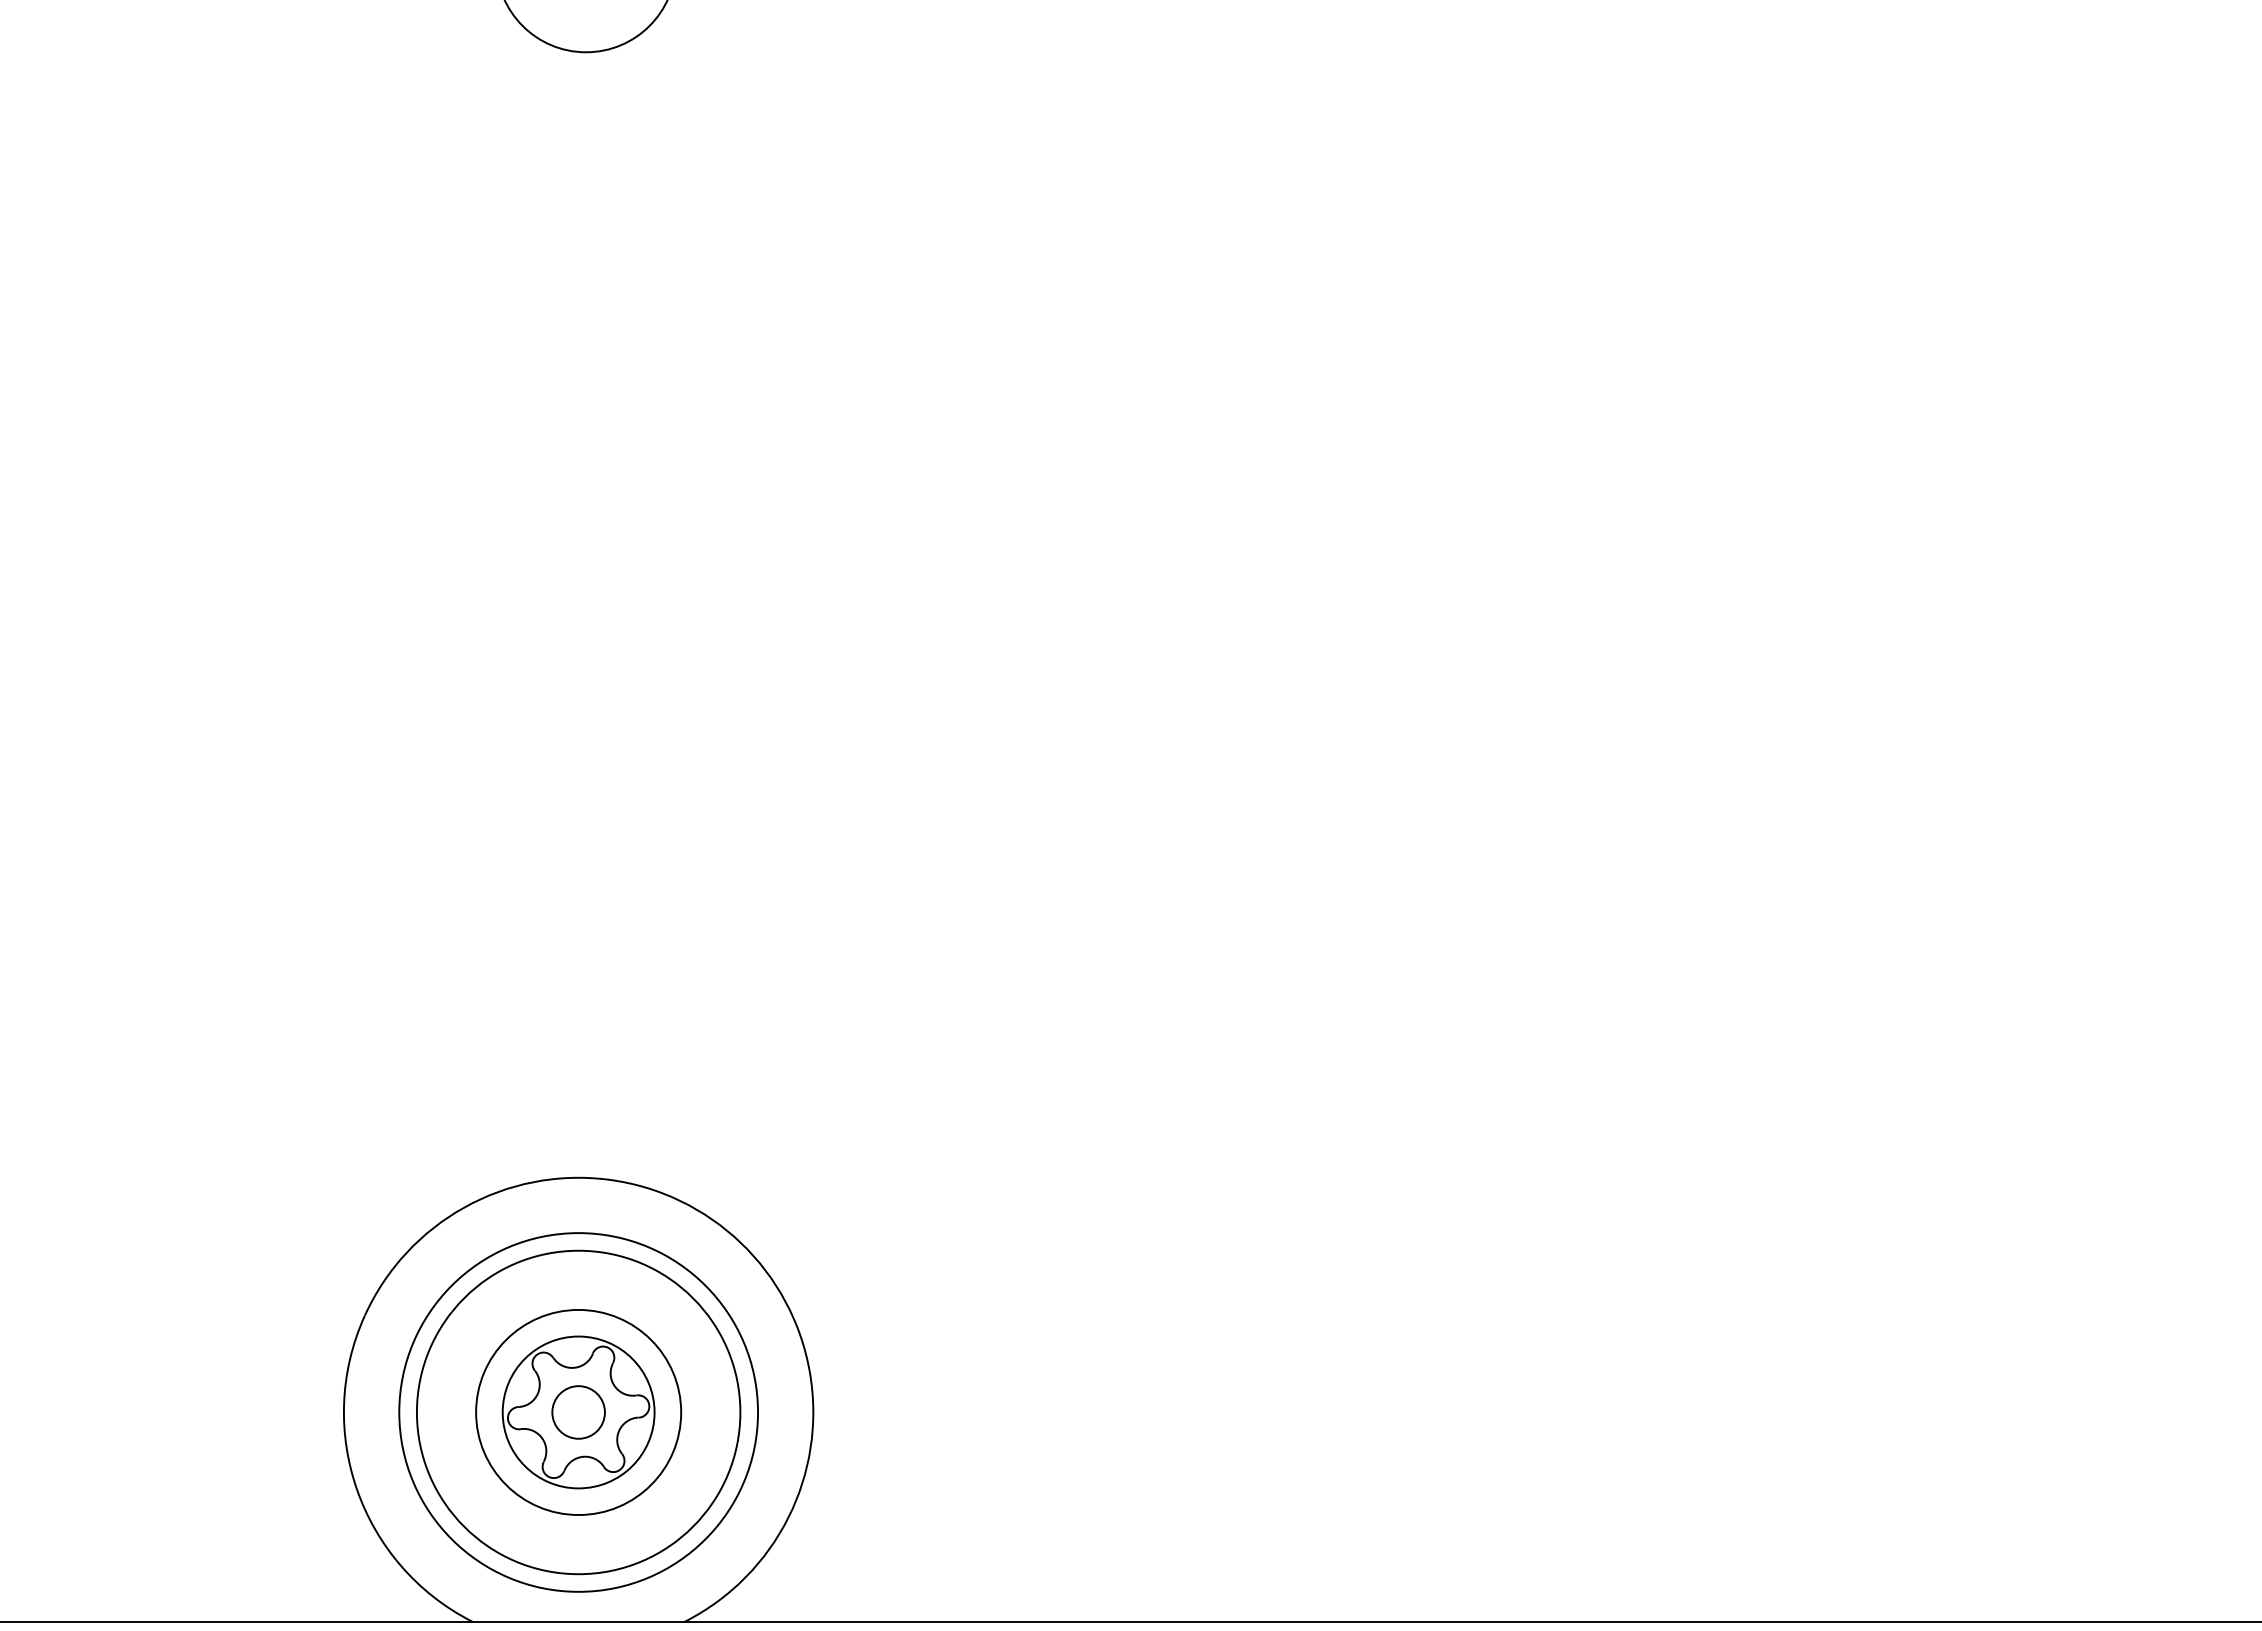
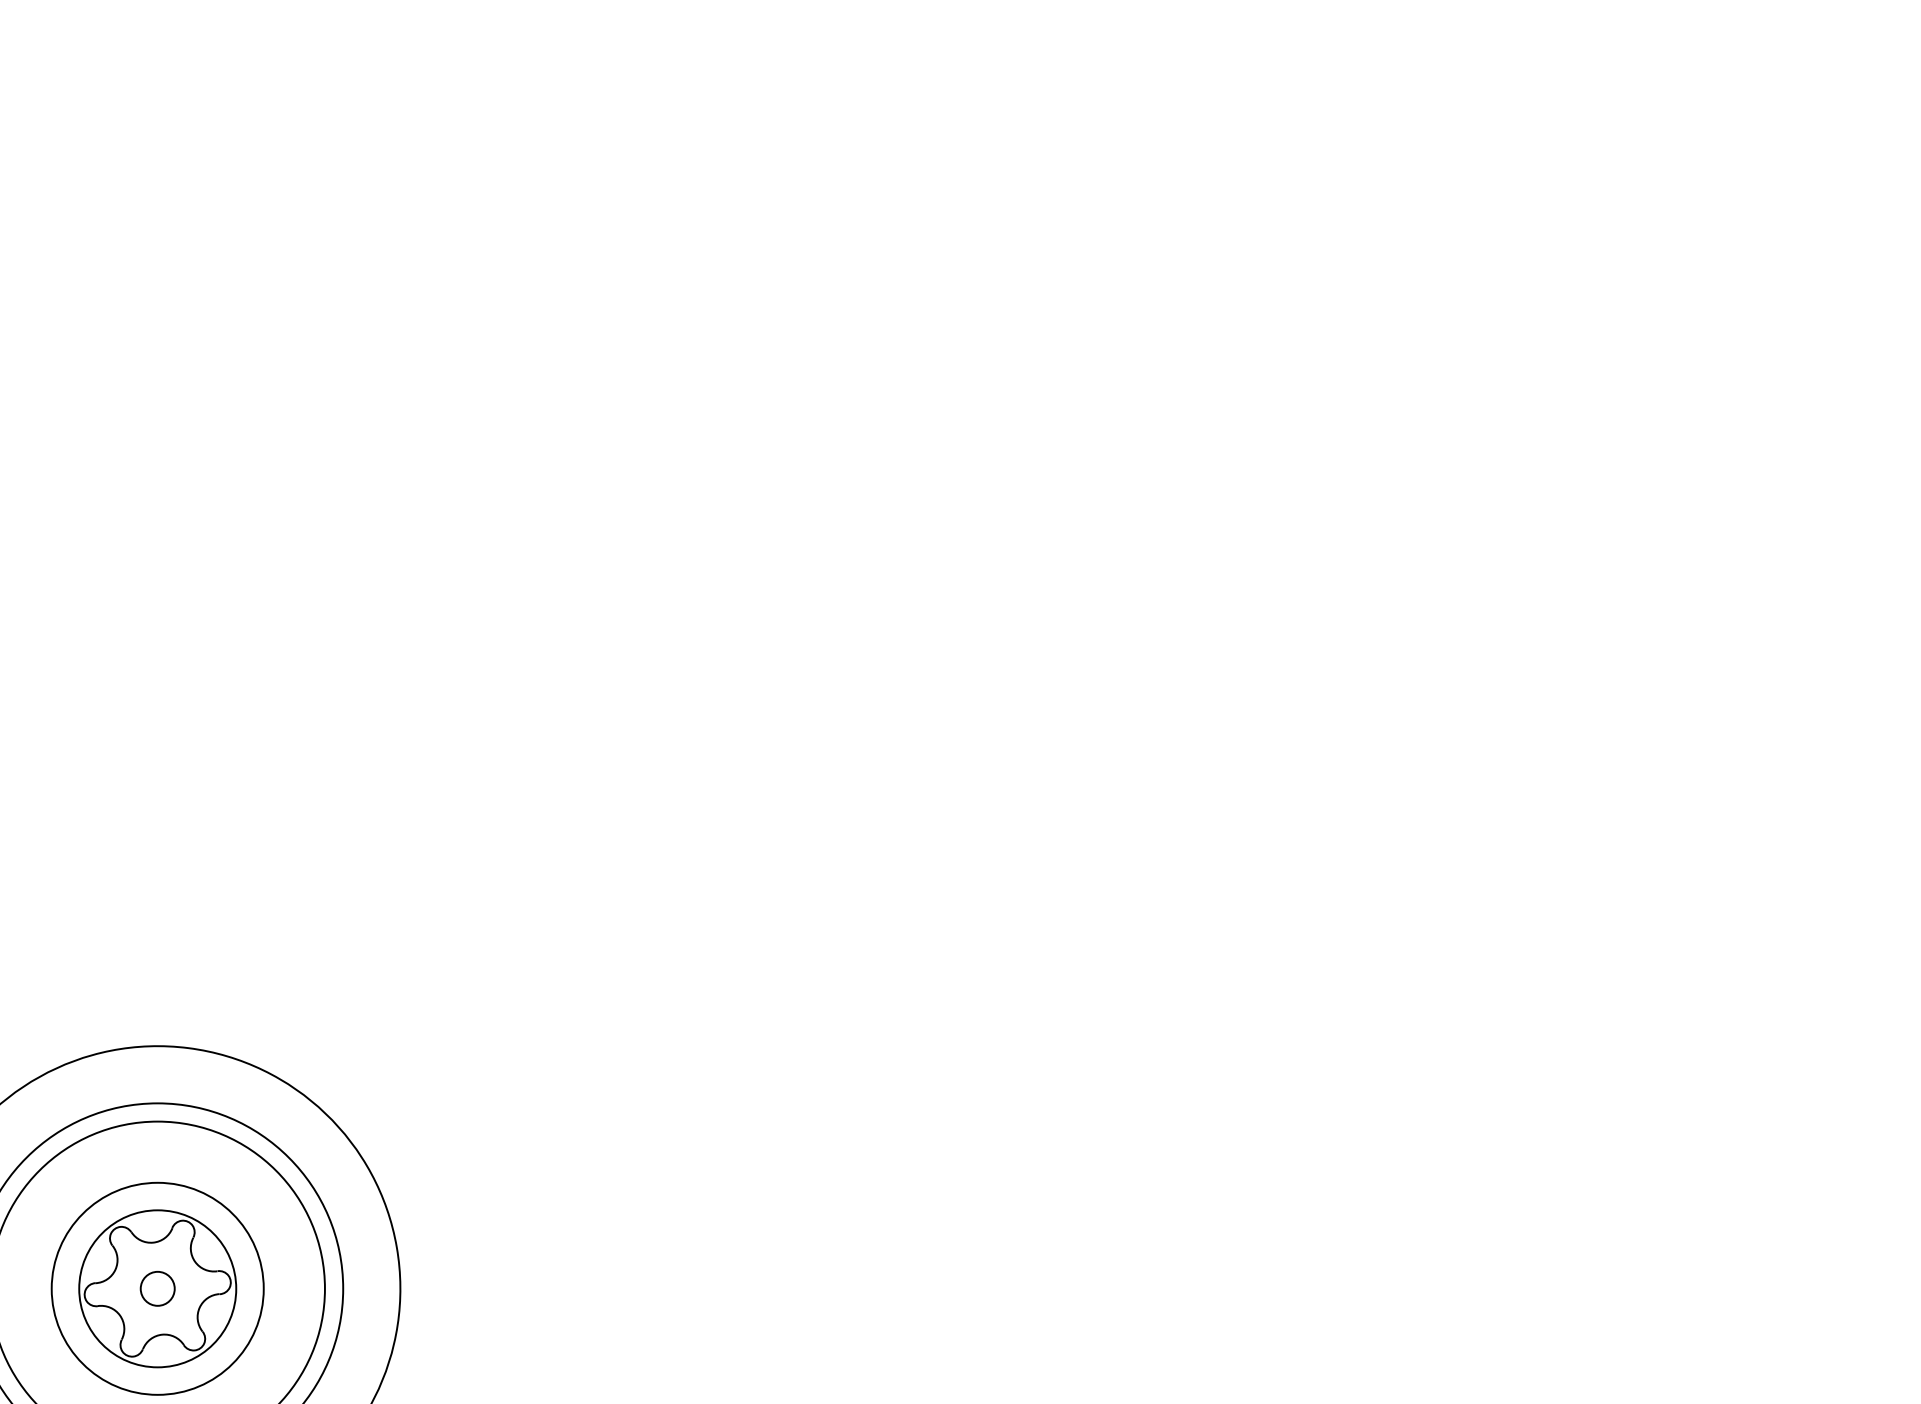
circle: (578, 1412) -> (157, 1288), size x0.62

